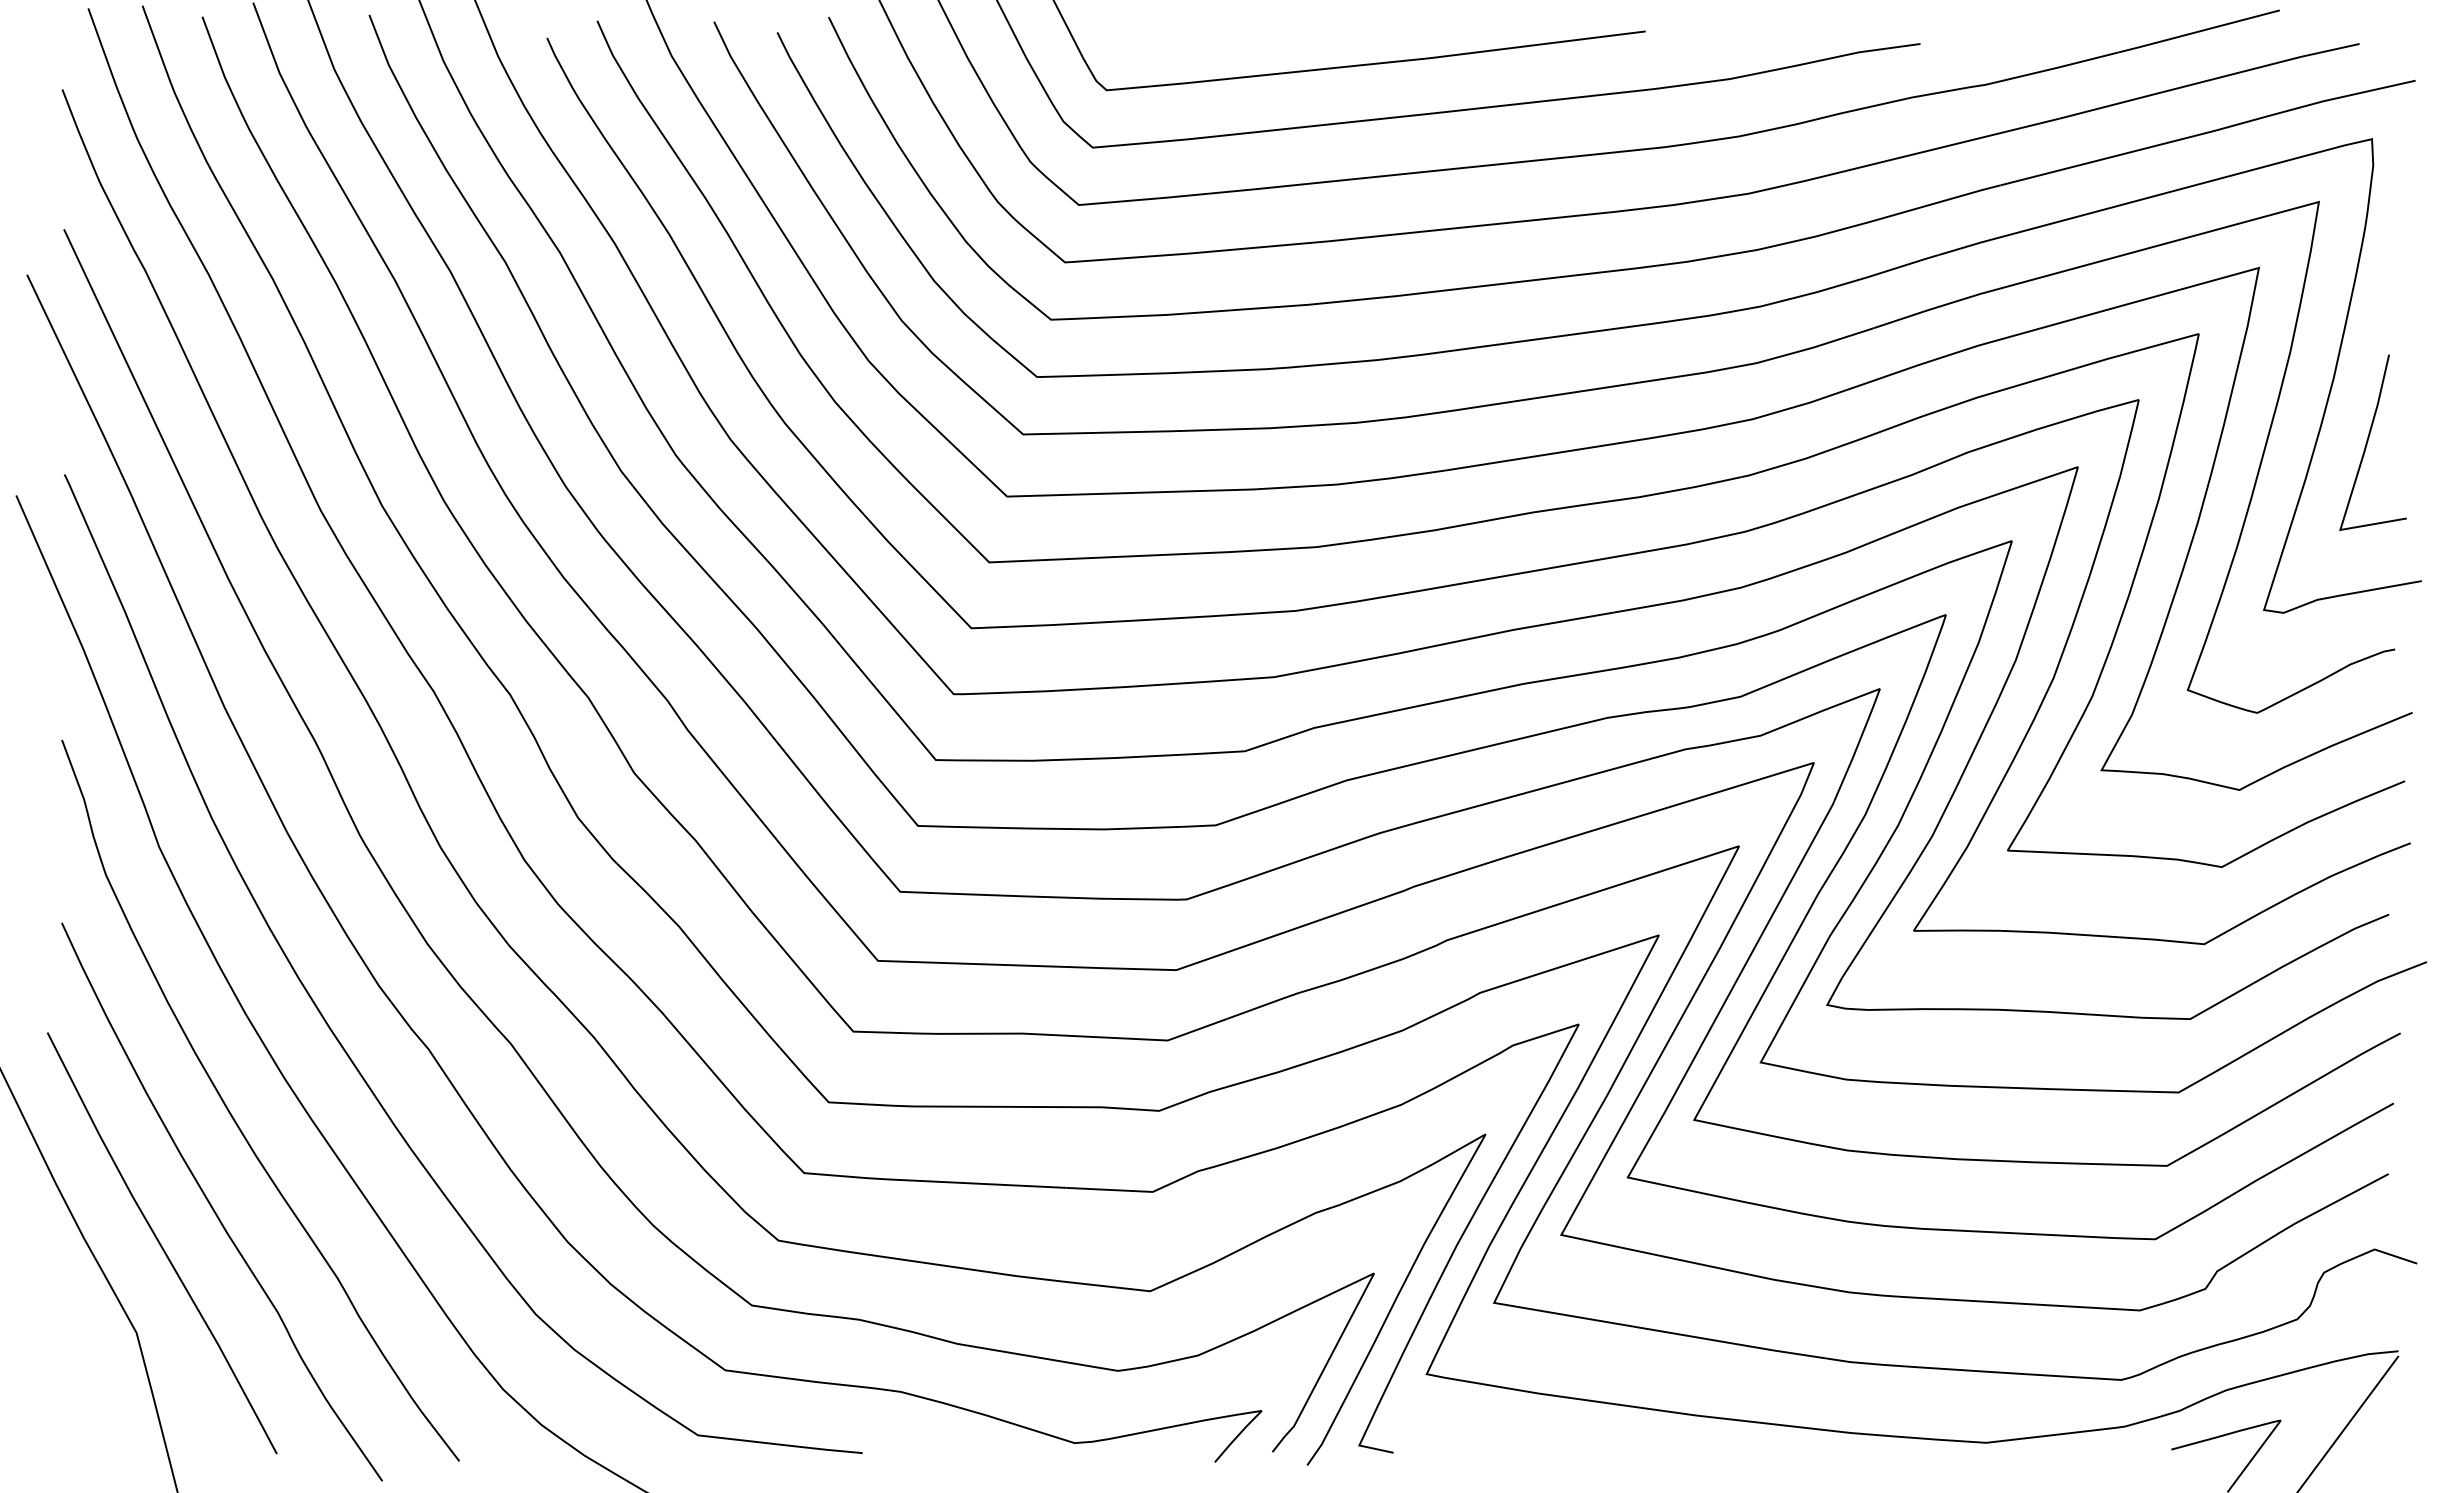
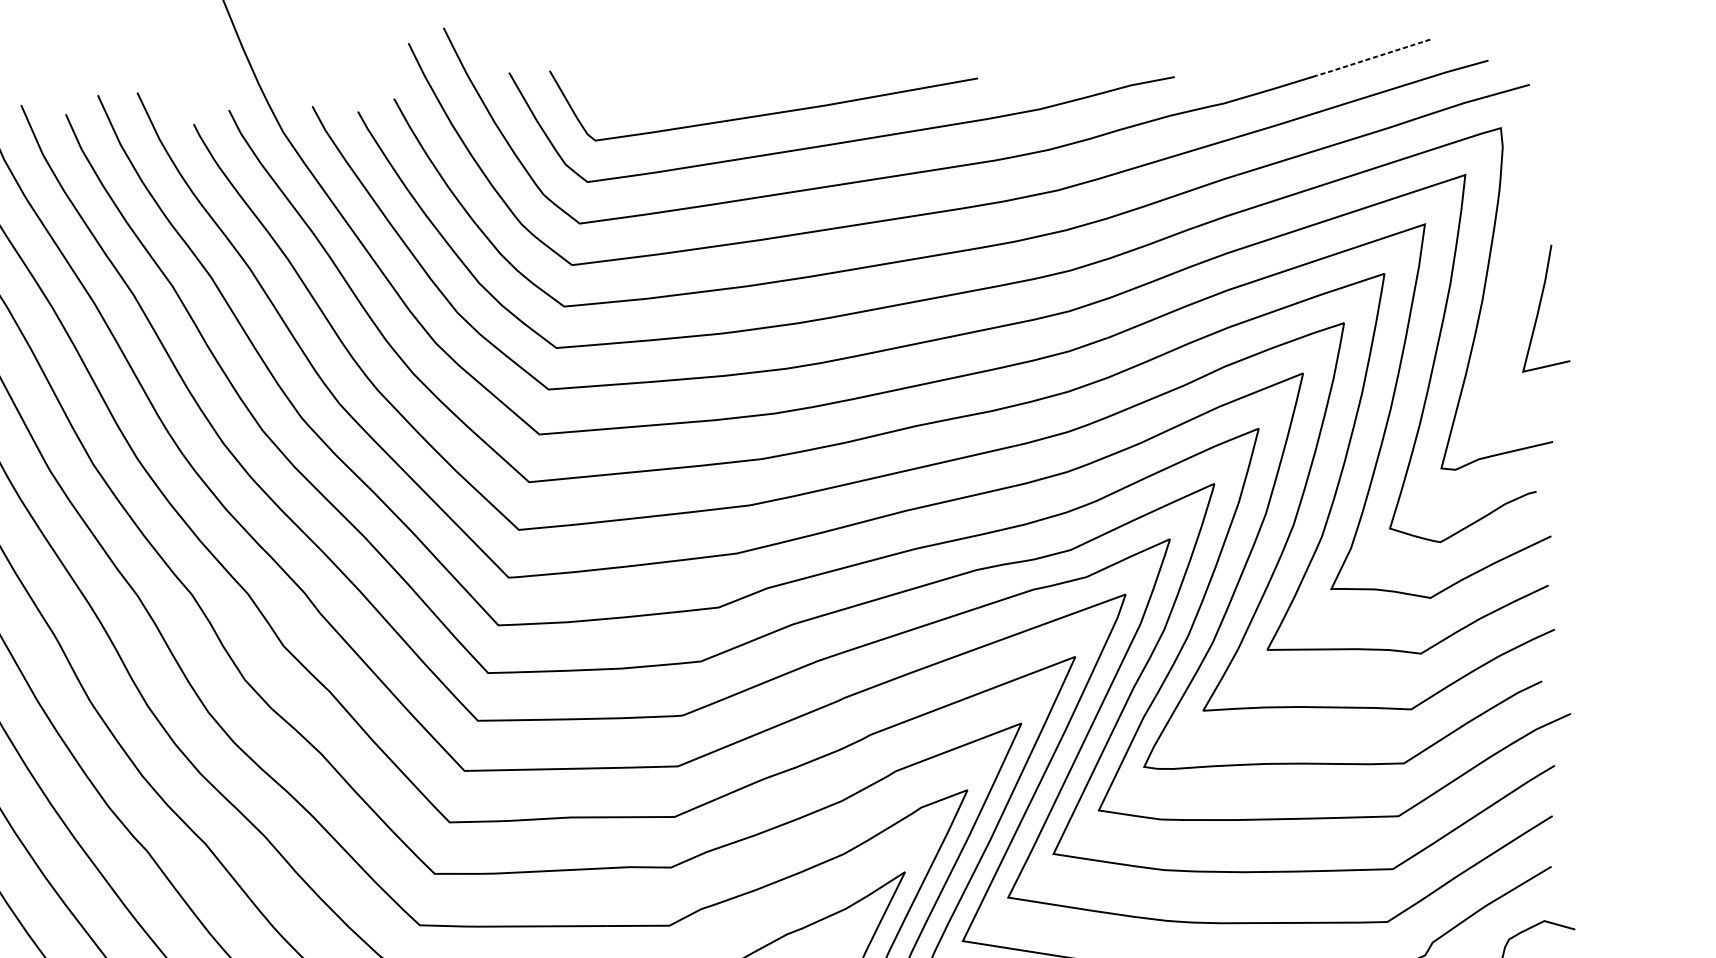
line: (2197, 31) -> (1372, 57), solid -> dashed
line: (2368, 441) -> (1540, 307), moved

